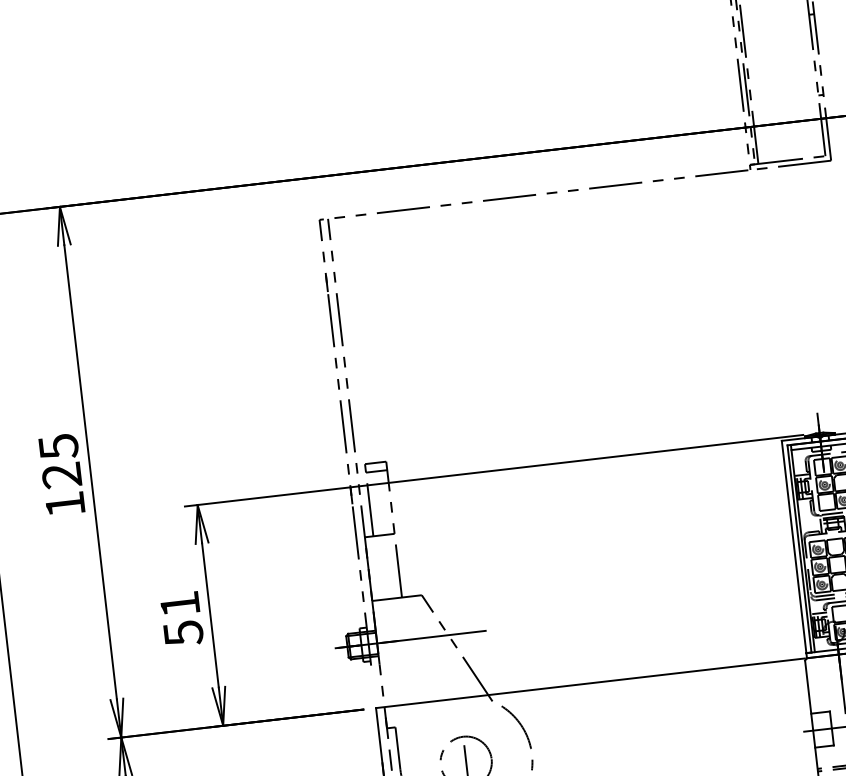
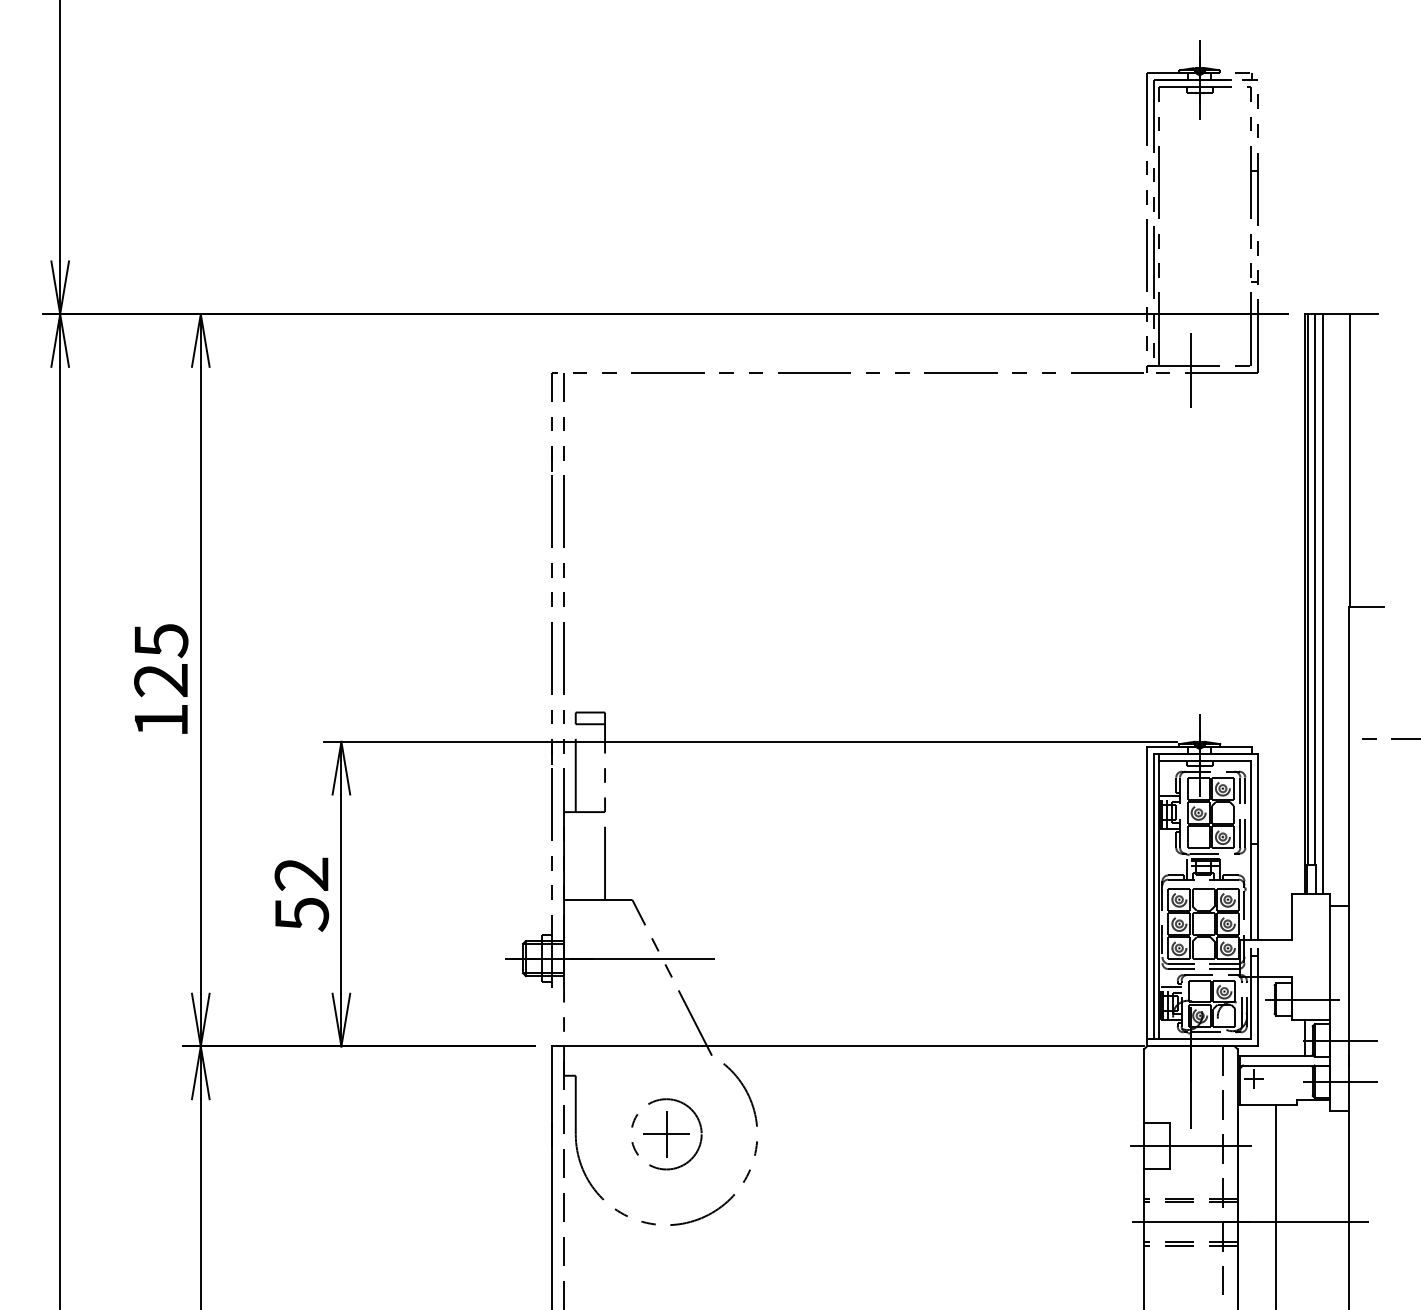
line: (781, 164) -> (1190, 370), added
text: (179, 603) -> (301, 873), 51 -> 52
line: (466, 762) -> (666, 1134), added

